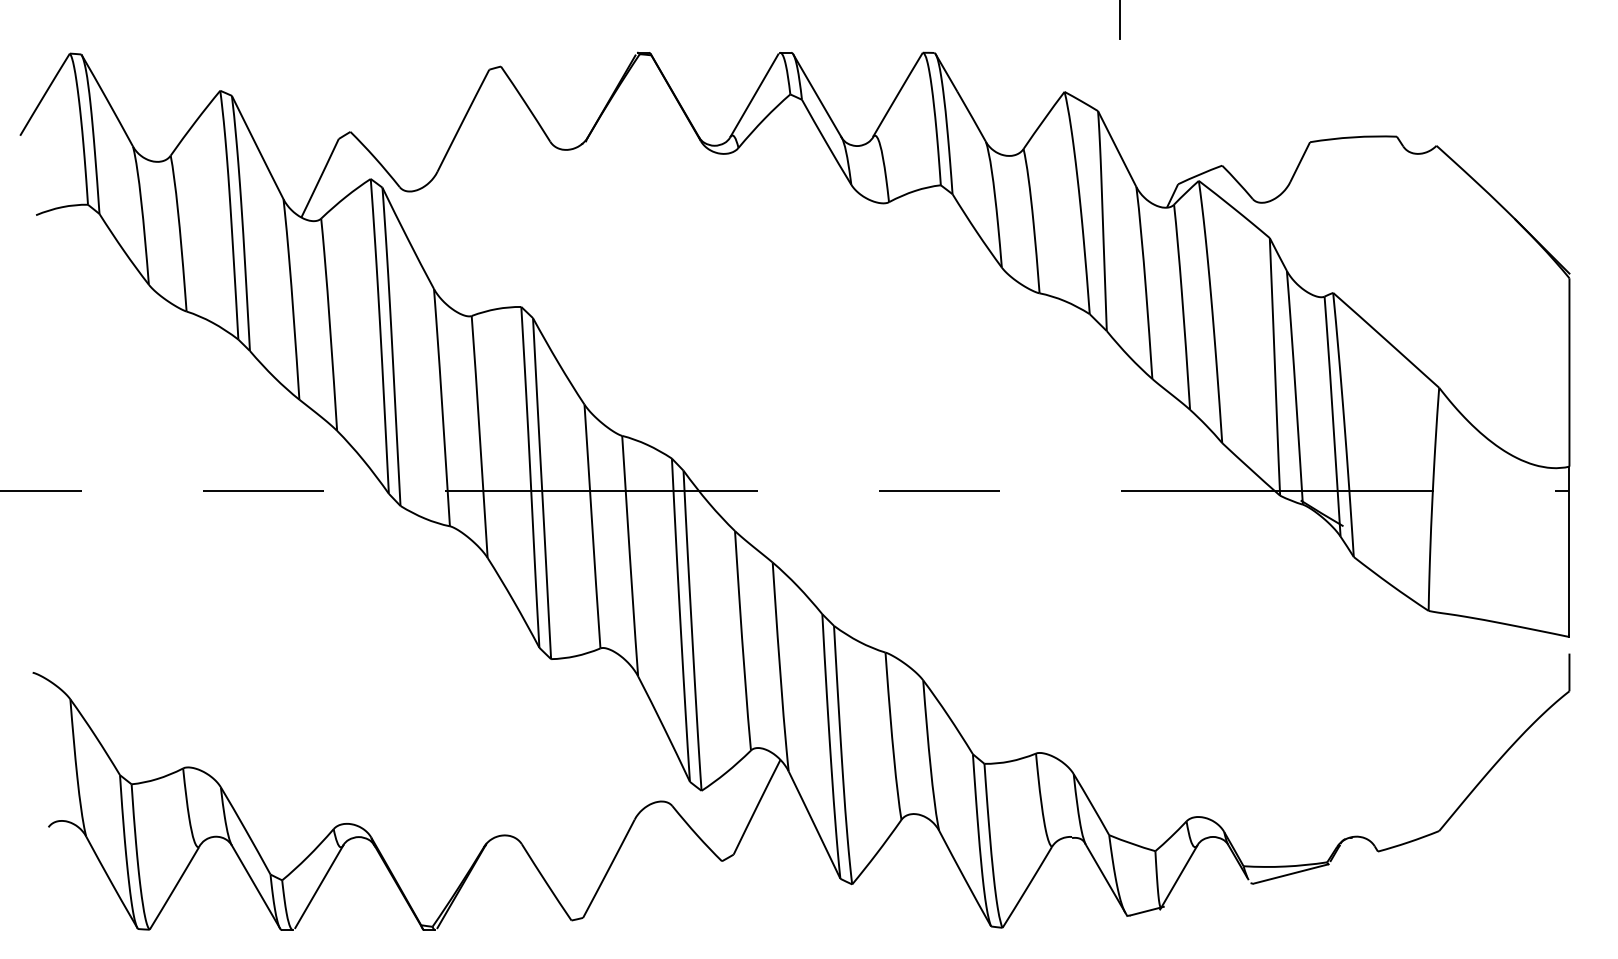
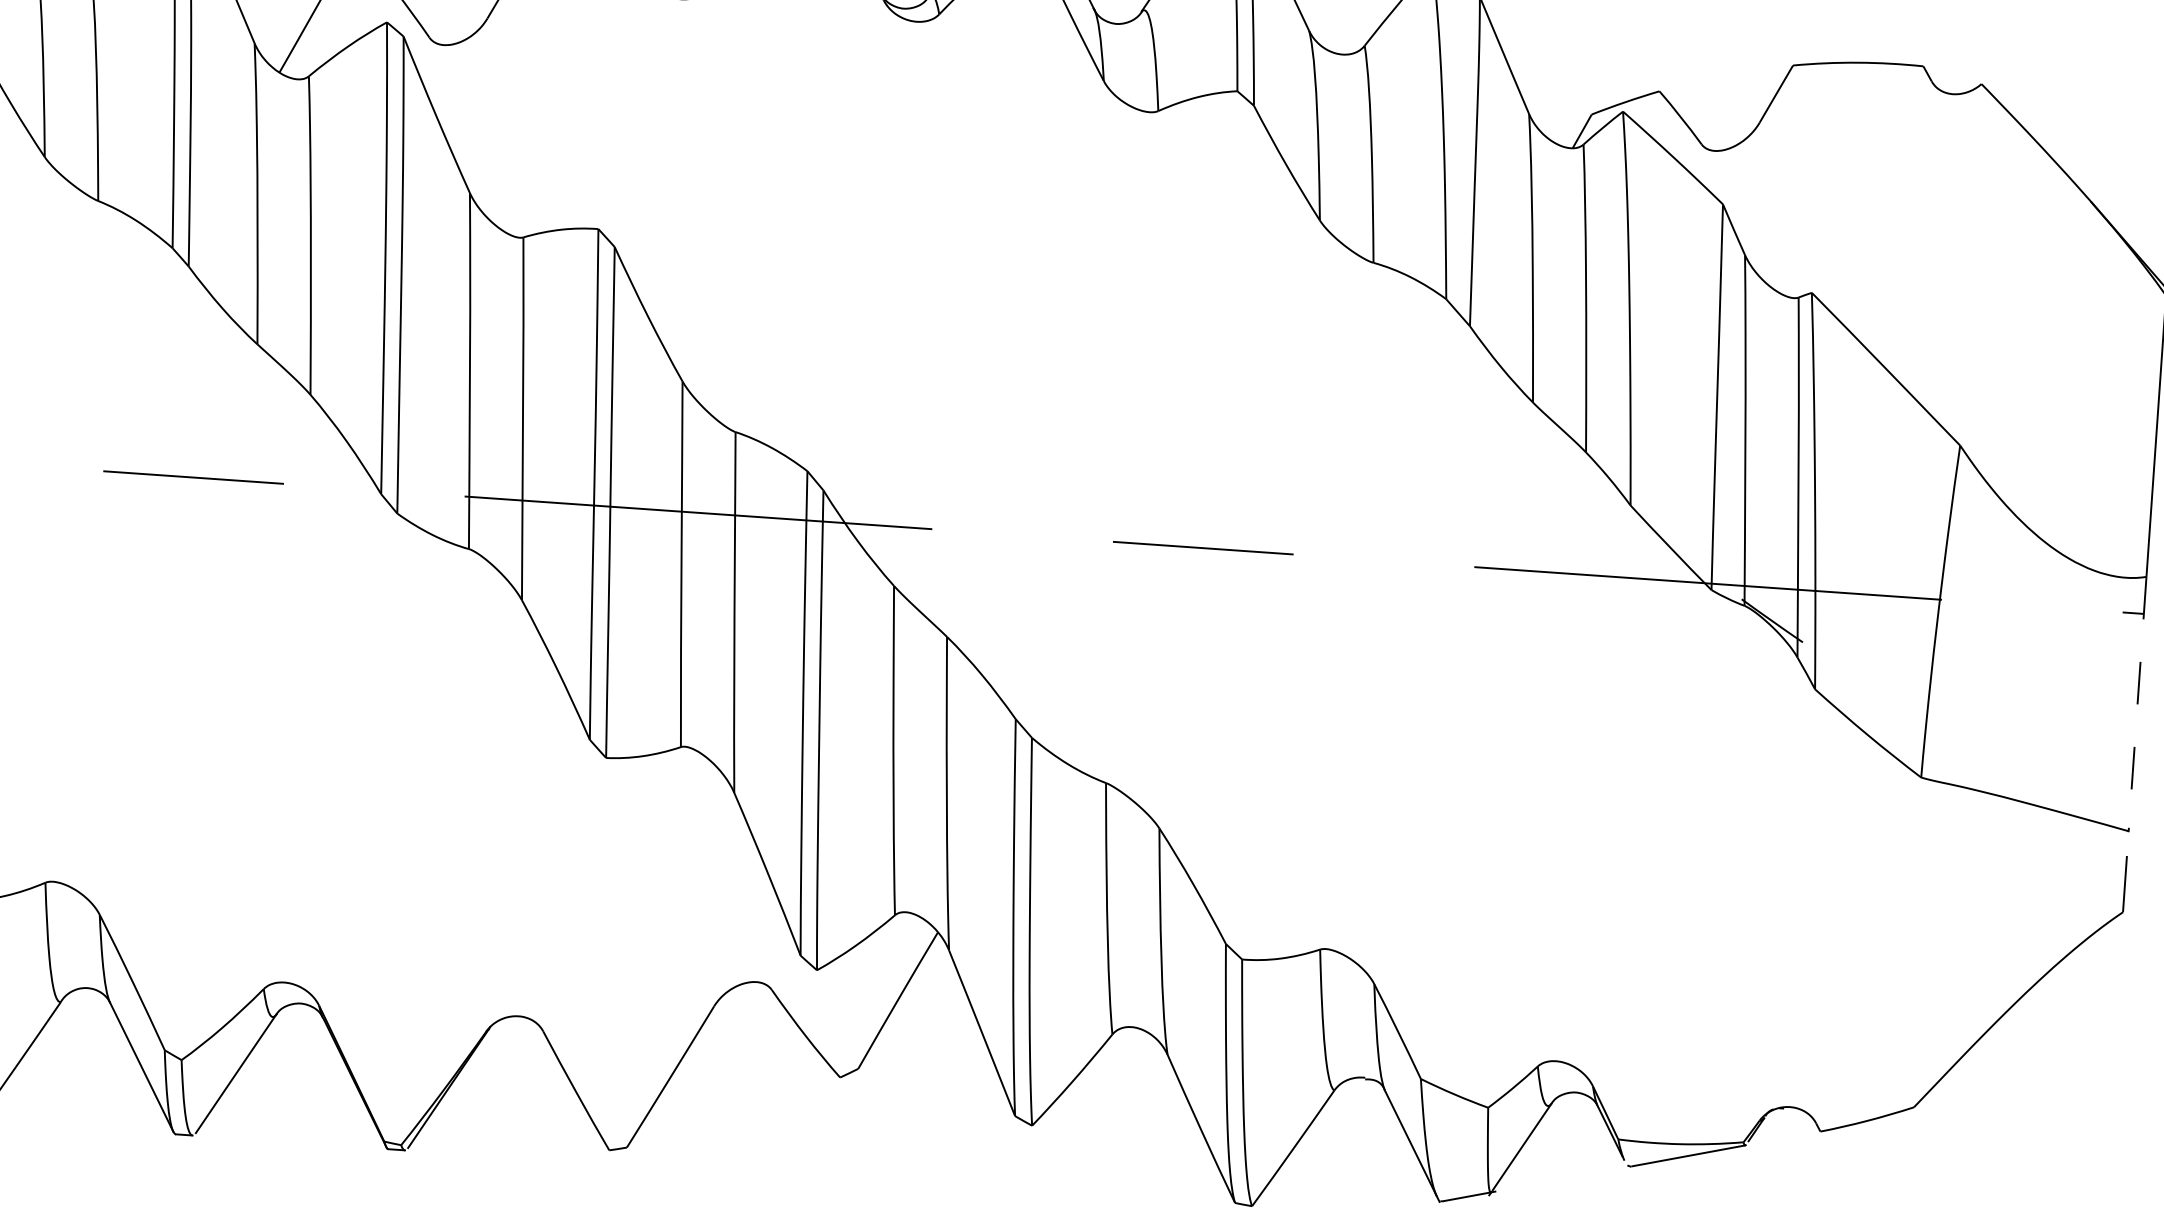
line: (1569, 552) -> (2137, 705), solid -> dashed

